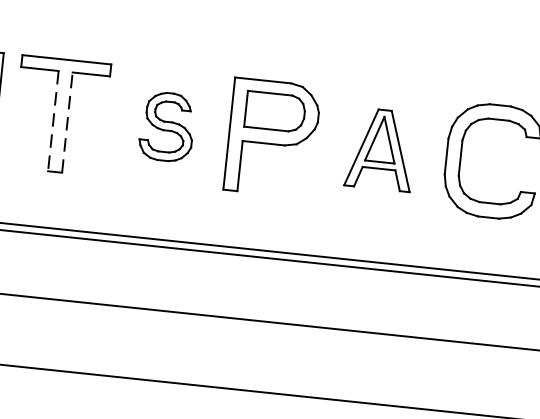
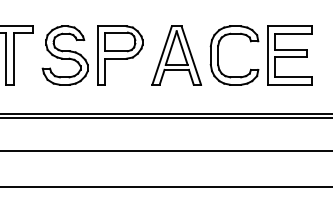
line: (53, 122) -> (6, 59), dashed -> solid
line: (67, 122) -> (13, 58), dashed -> solid
part: (165, 126) -> (64, 55), size x1.67
part: (380, 149) -> (176, 55), size x1.43

